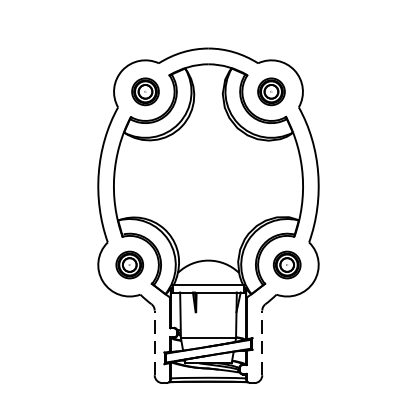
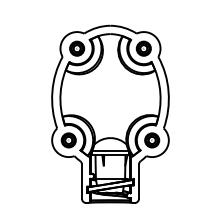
line: (155, 342) -> (82, 181), dashed -> solid
line: (261, 342) -> (138, 181), dashed -> solid

